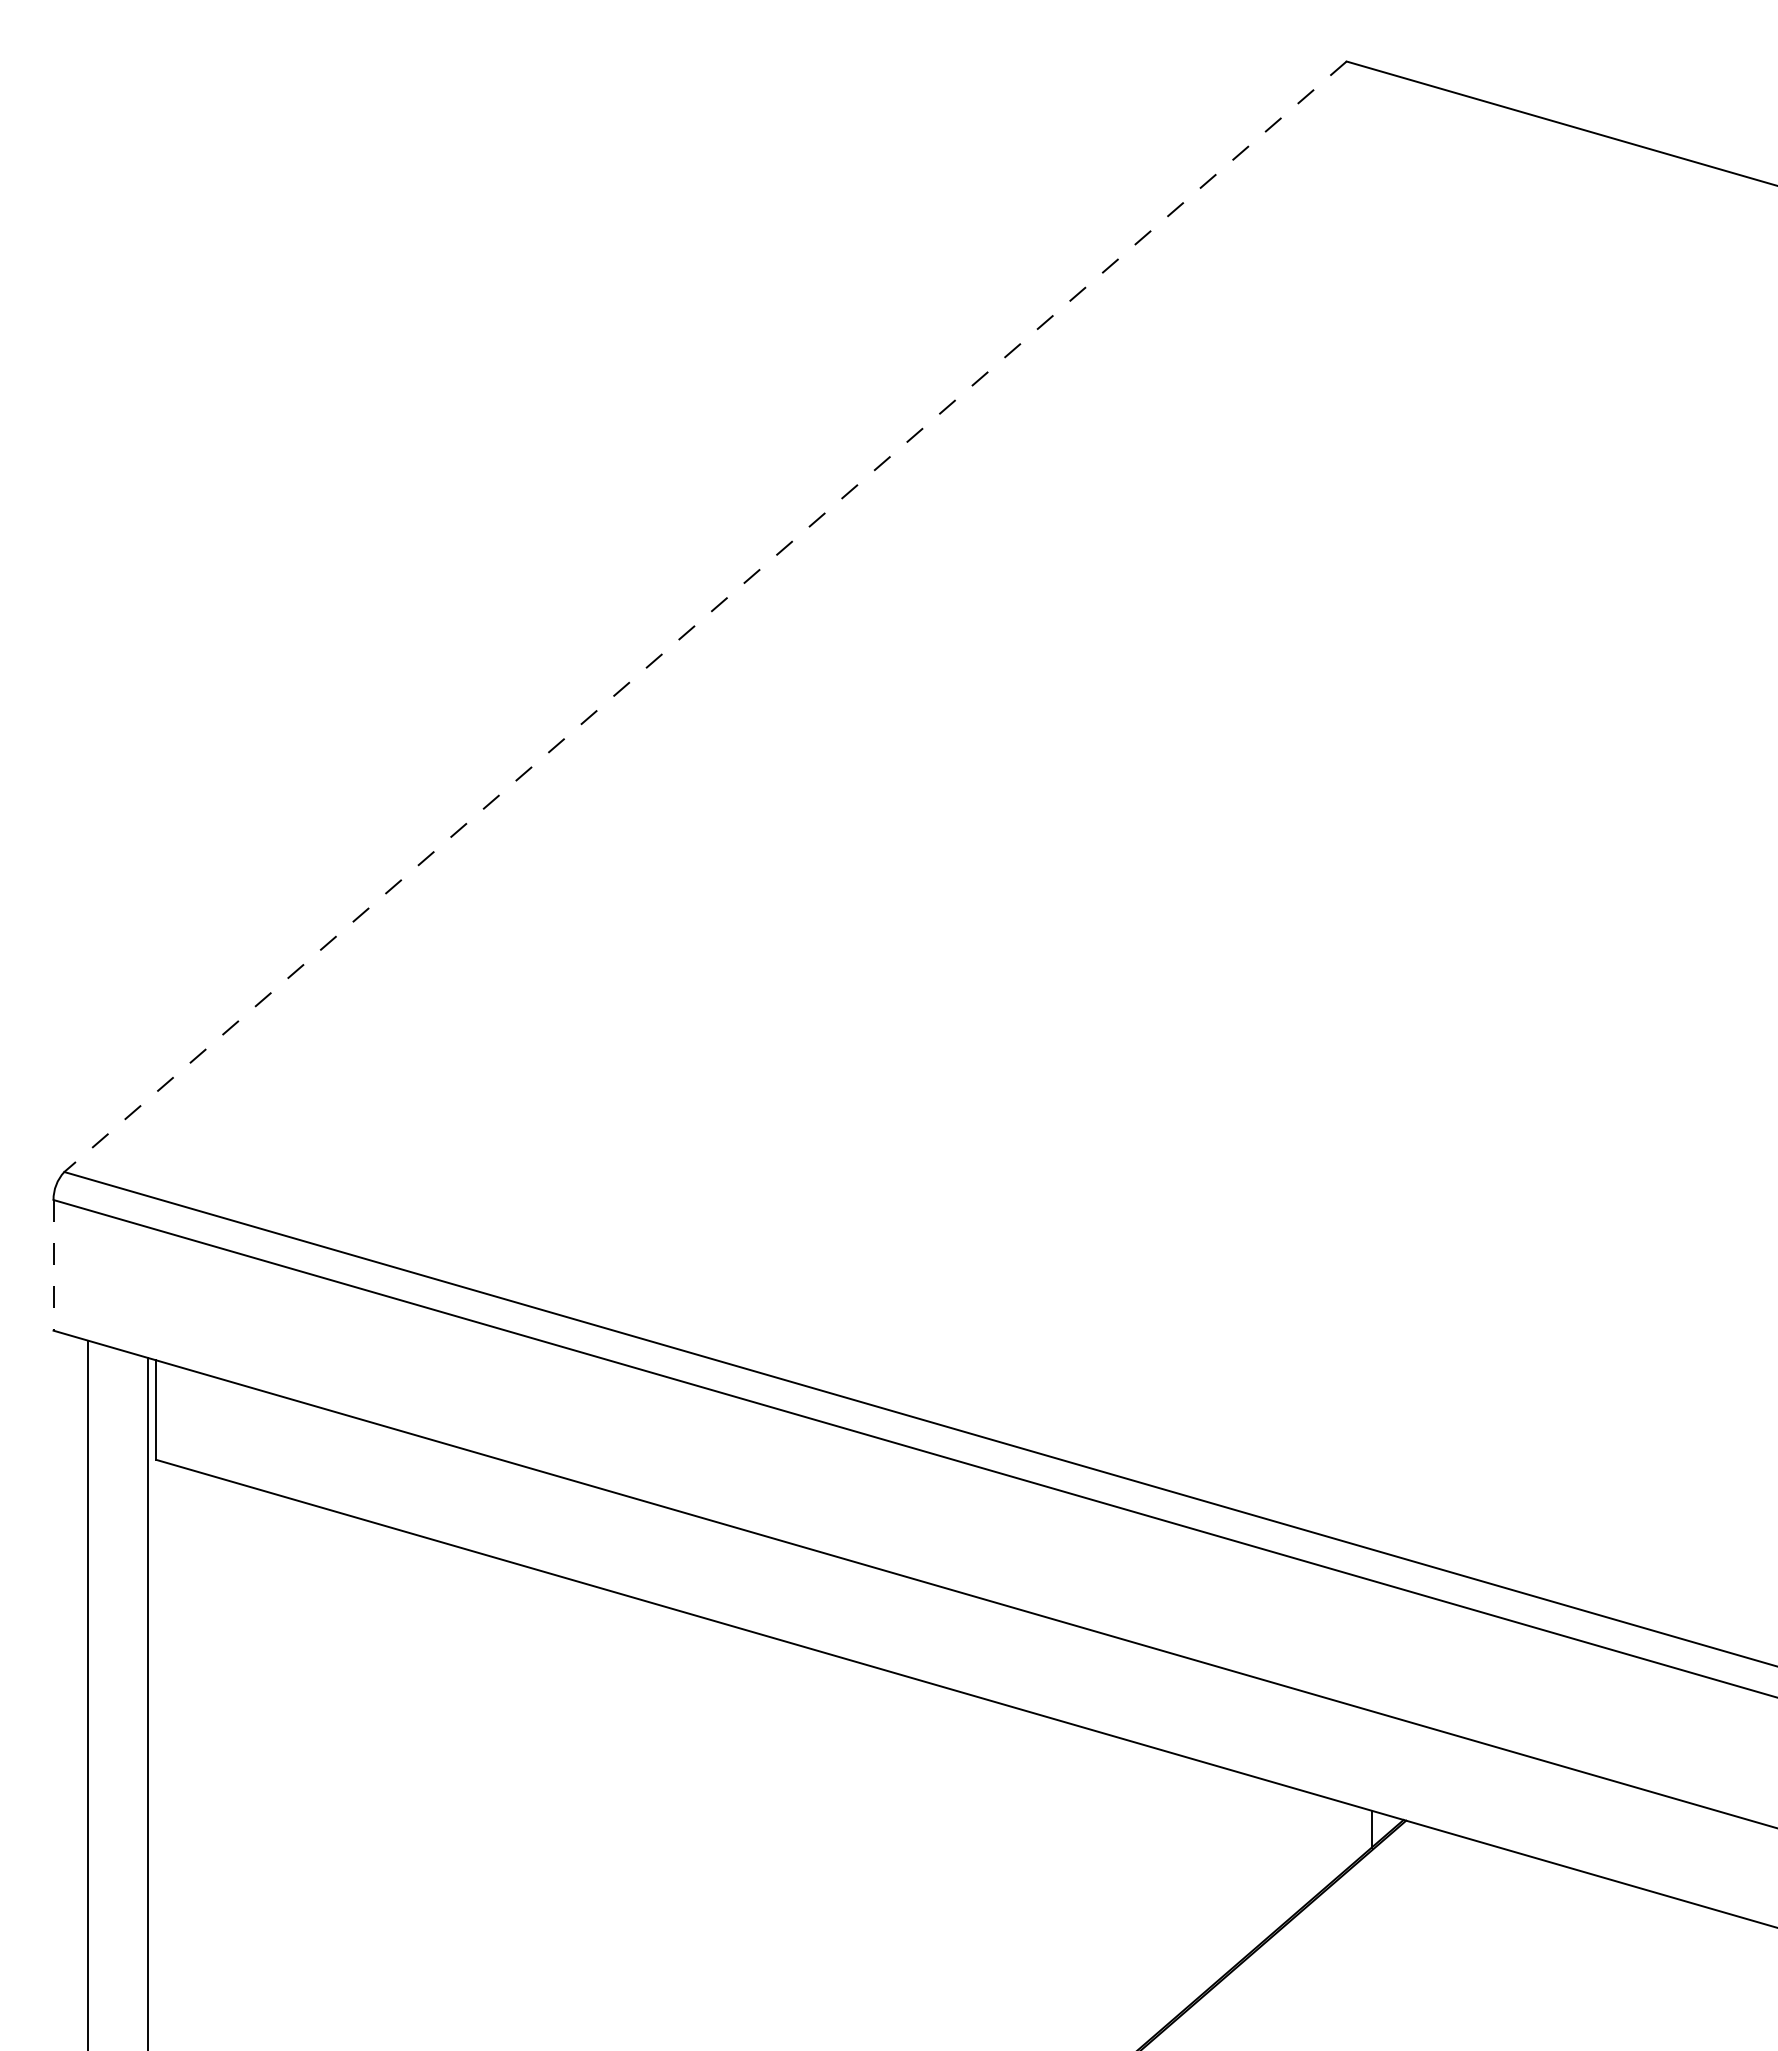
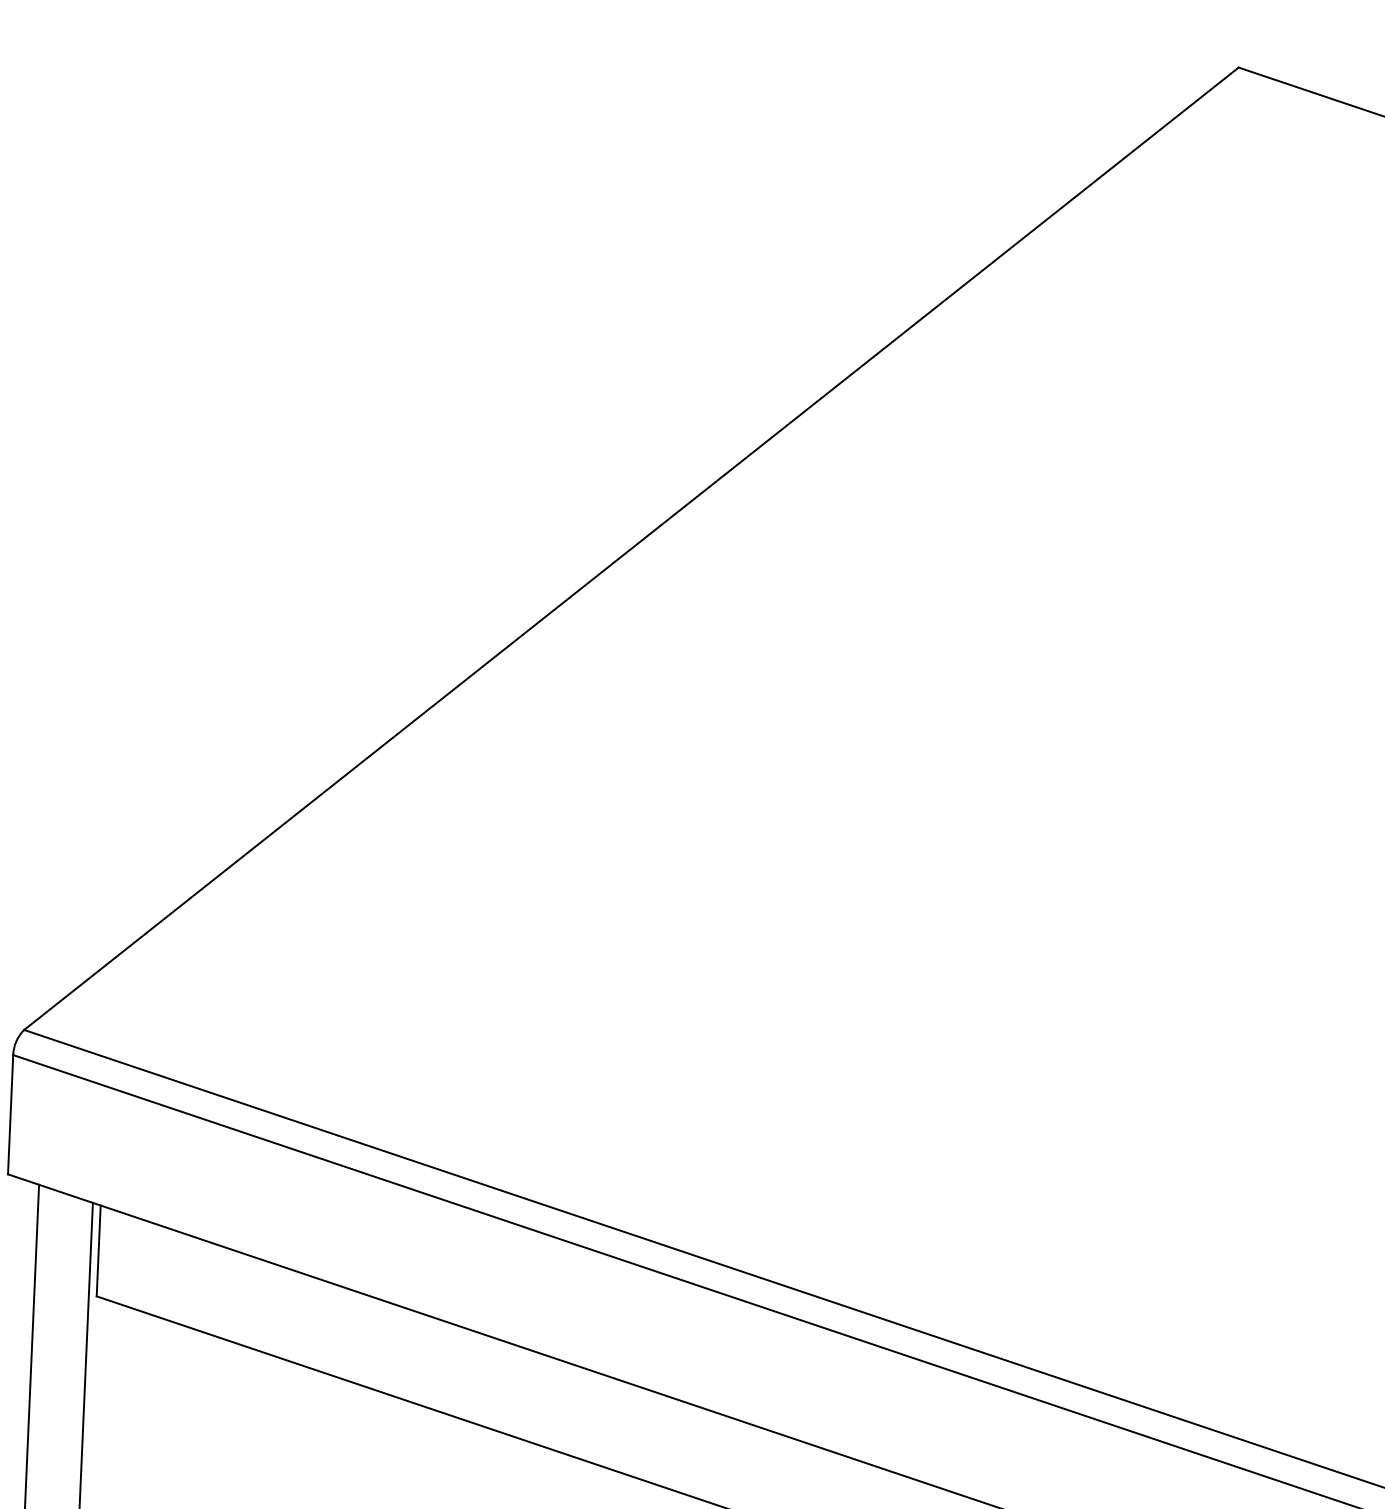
line: (705, 617) -> (631, 549), dashed -> solid
line: (53, 1265) -> (10, 1114), dashed -> solid

